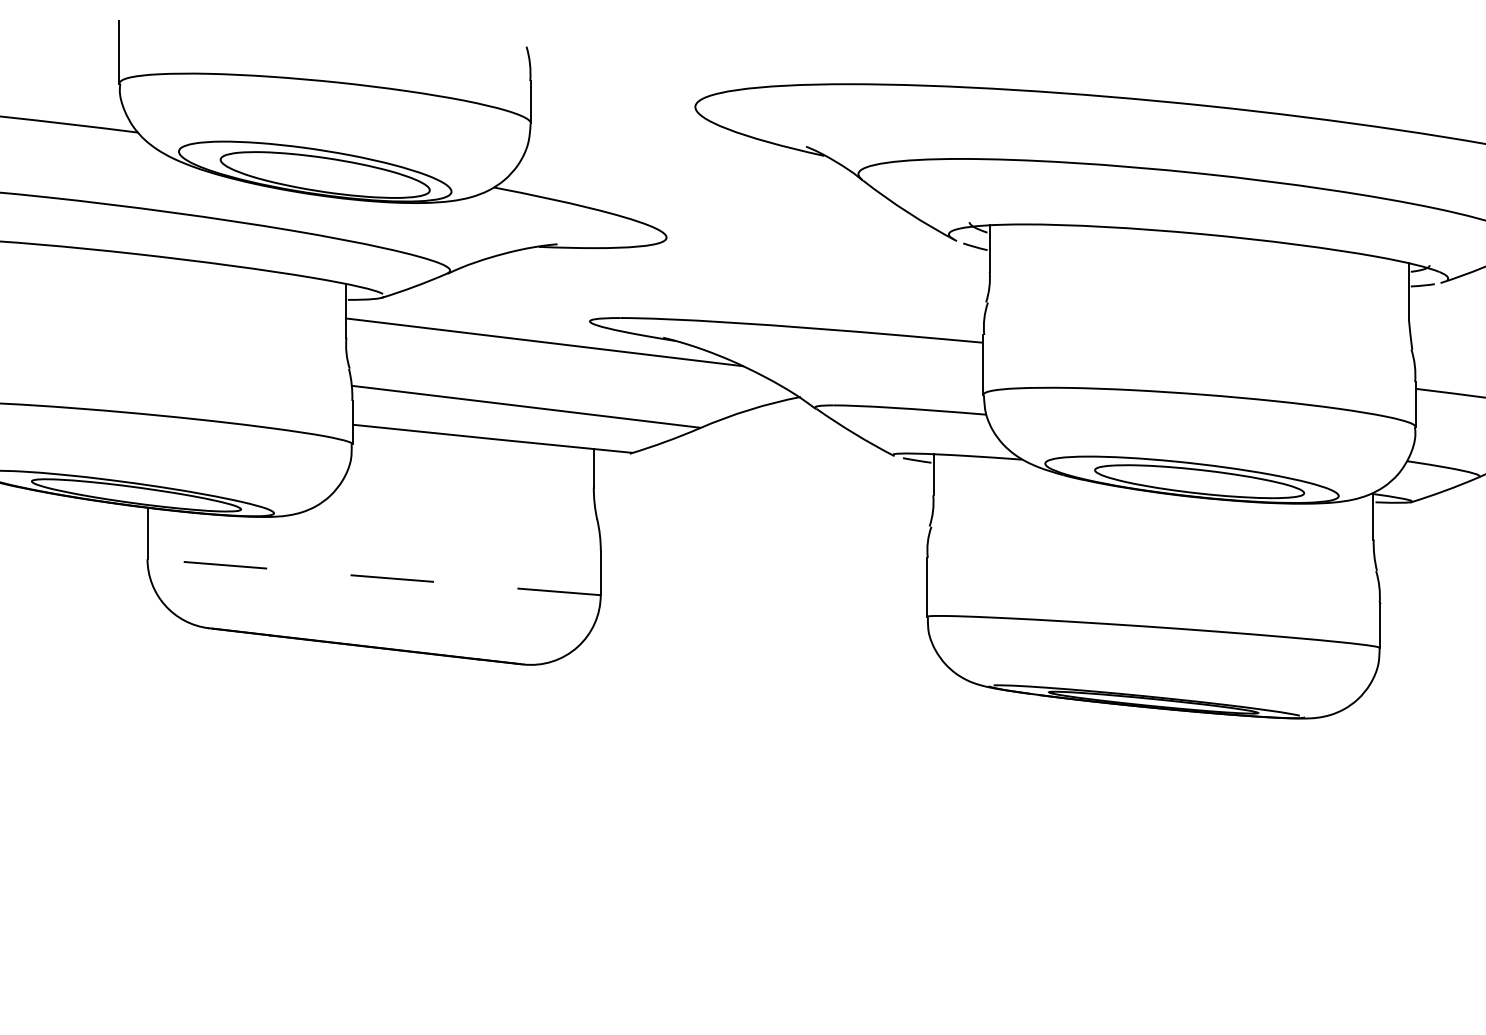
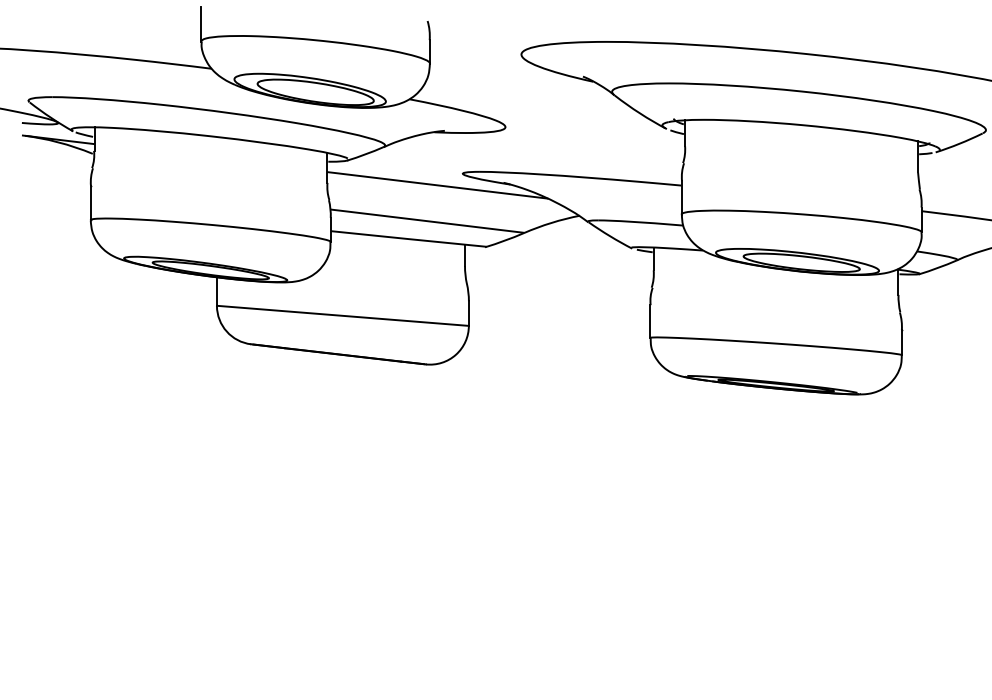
line: (373, 576) -> (342, 315), dashed -> solid

